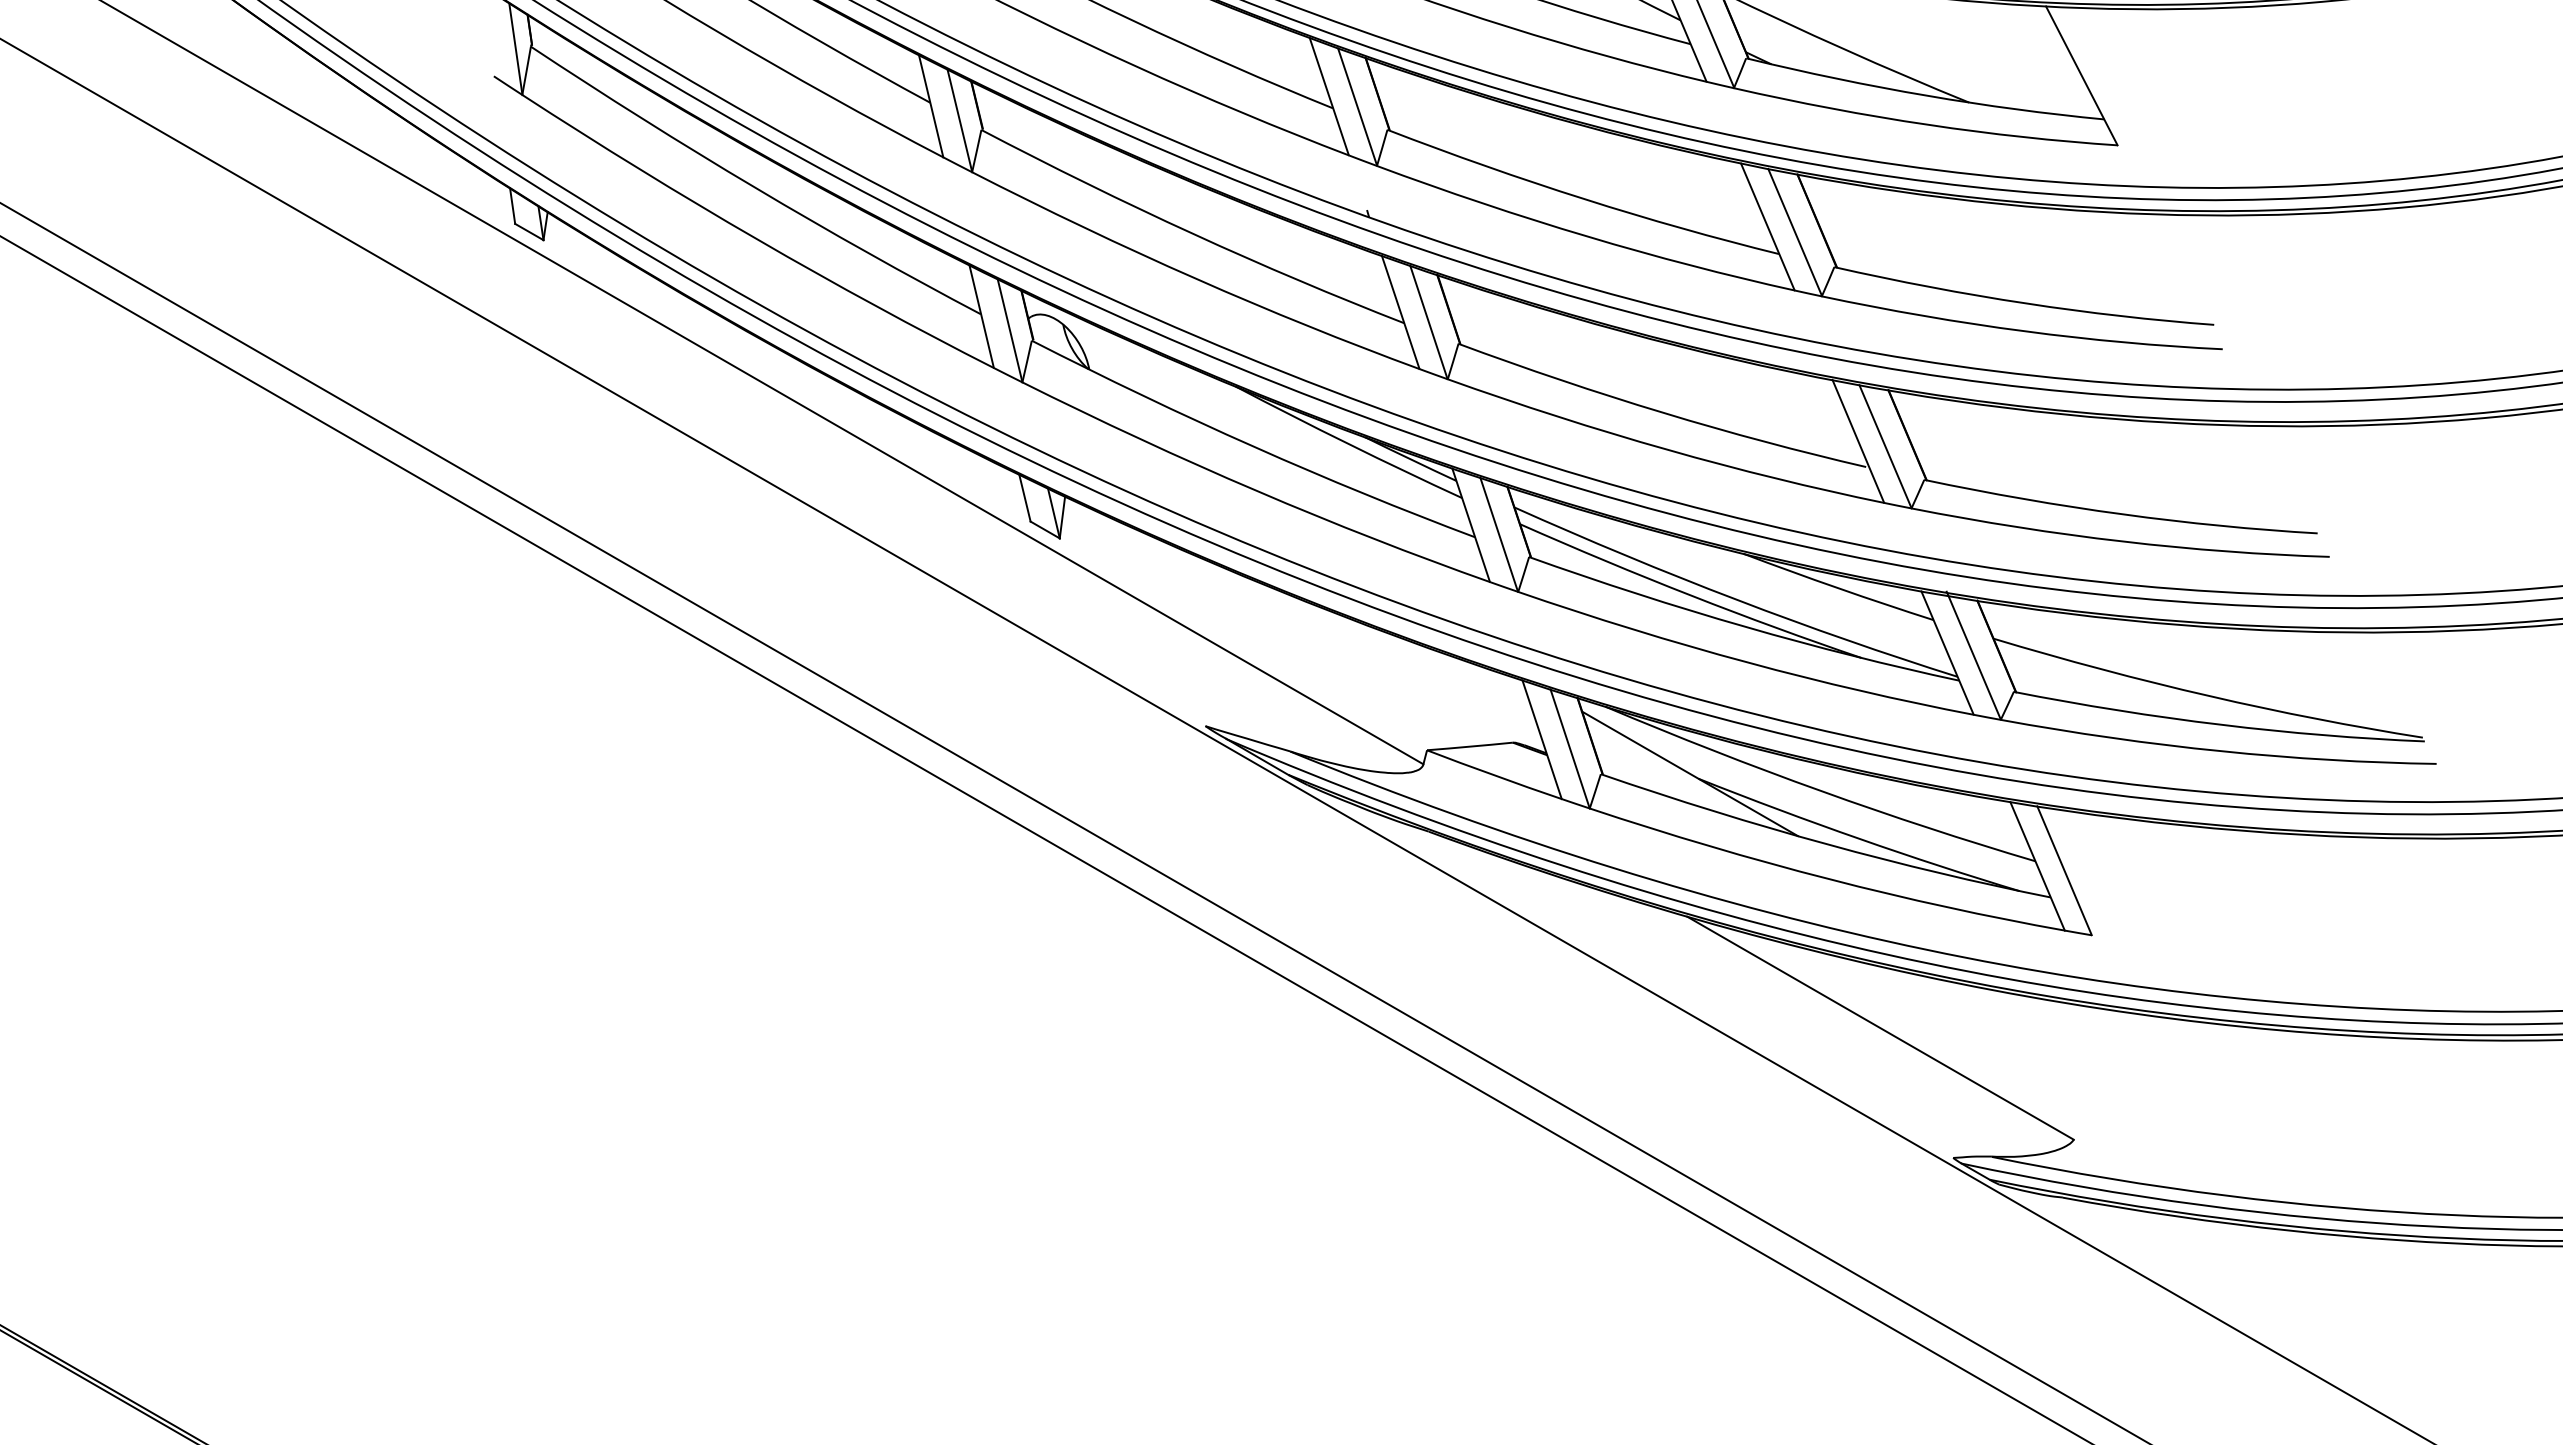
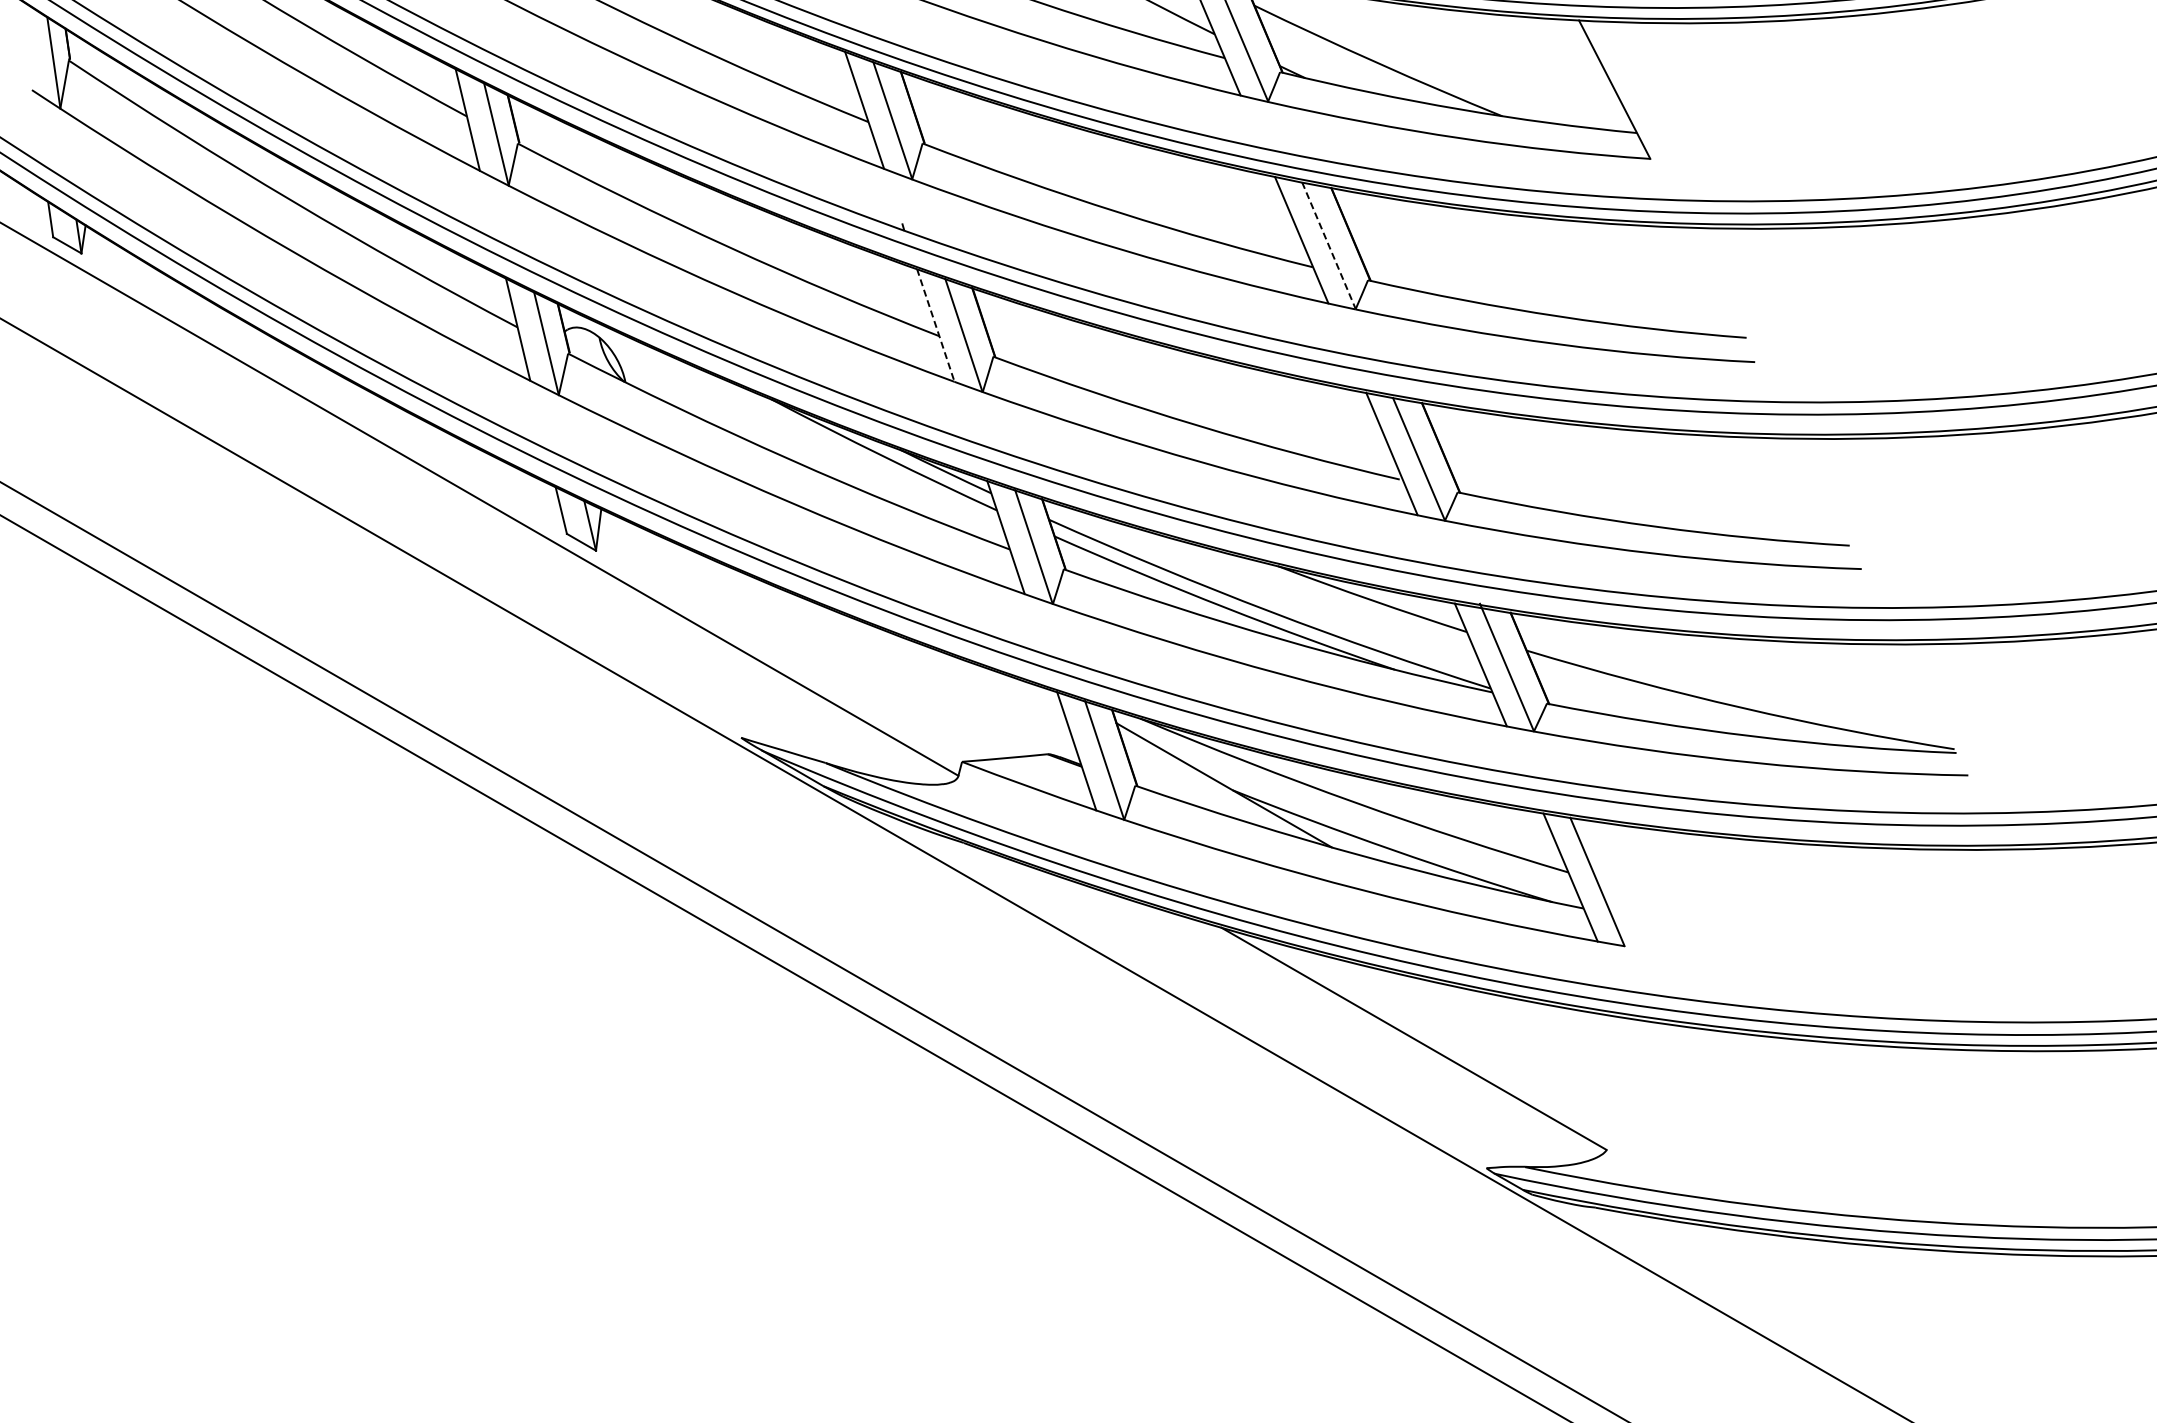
line: (1795, 233) -> (1329, 246), solid -> dashed
line: (1400, 312) -> (935, 325), solid -> dashed

